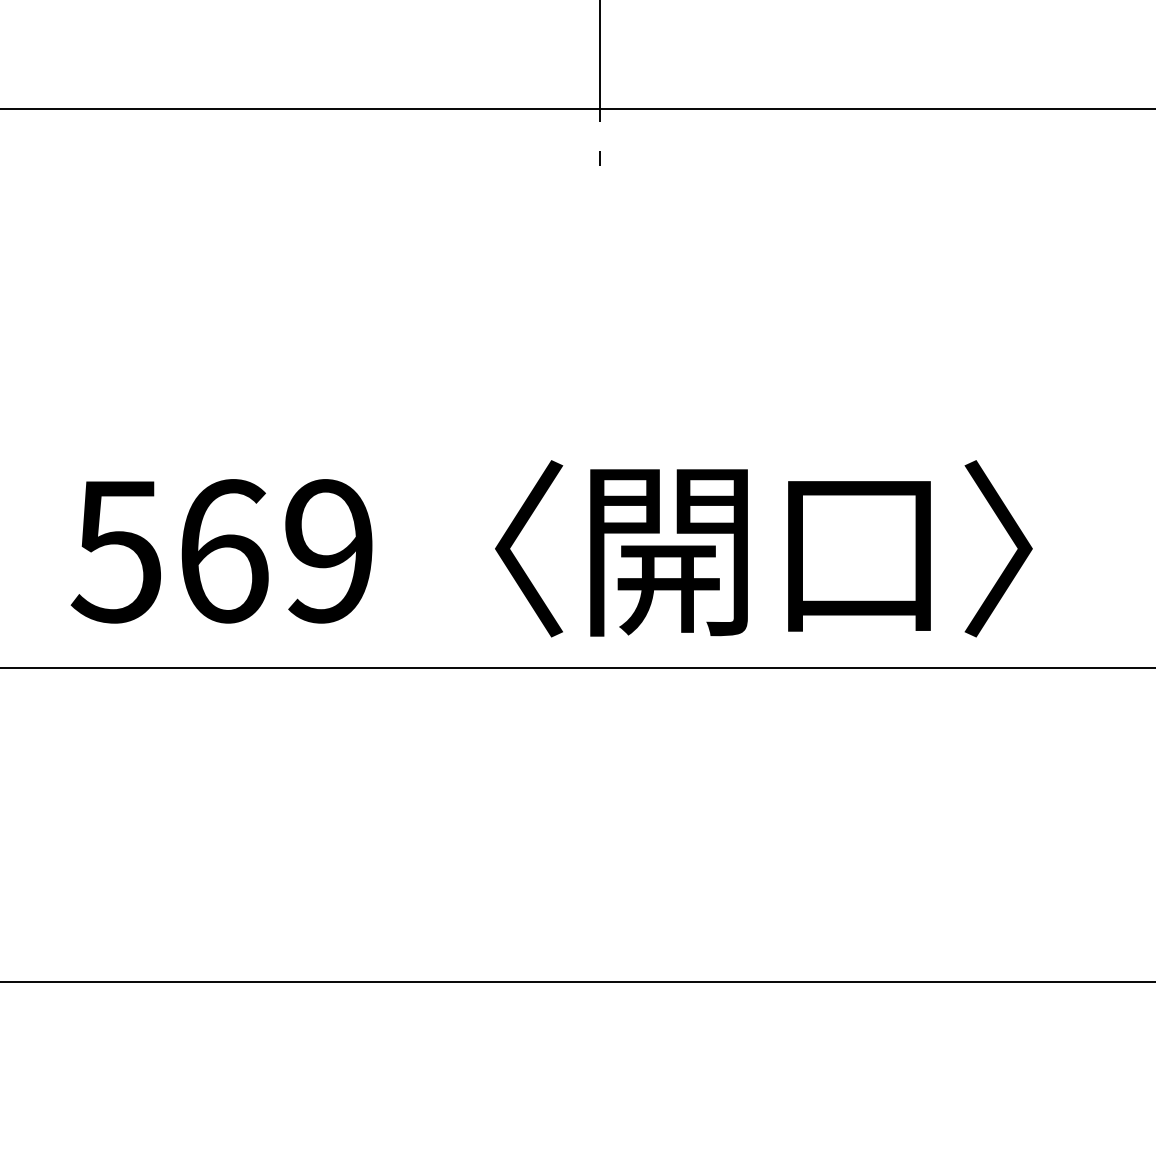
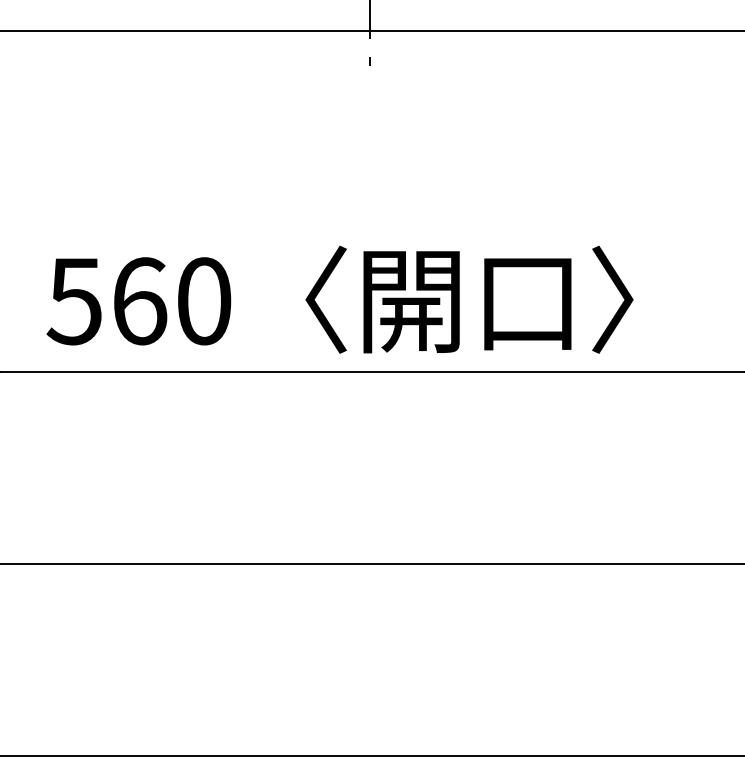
text: (329, 551) -> (204, 301), 569 -> 560

